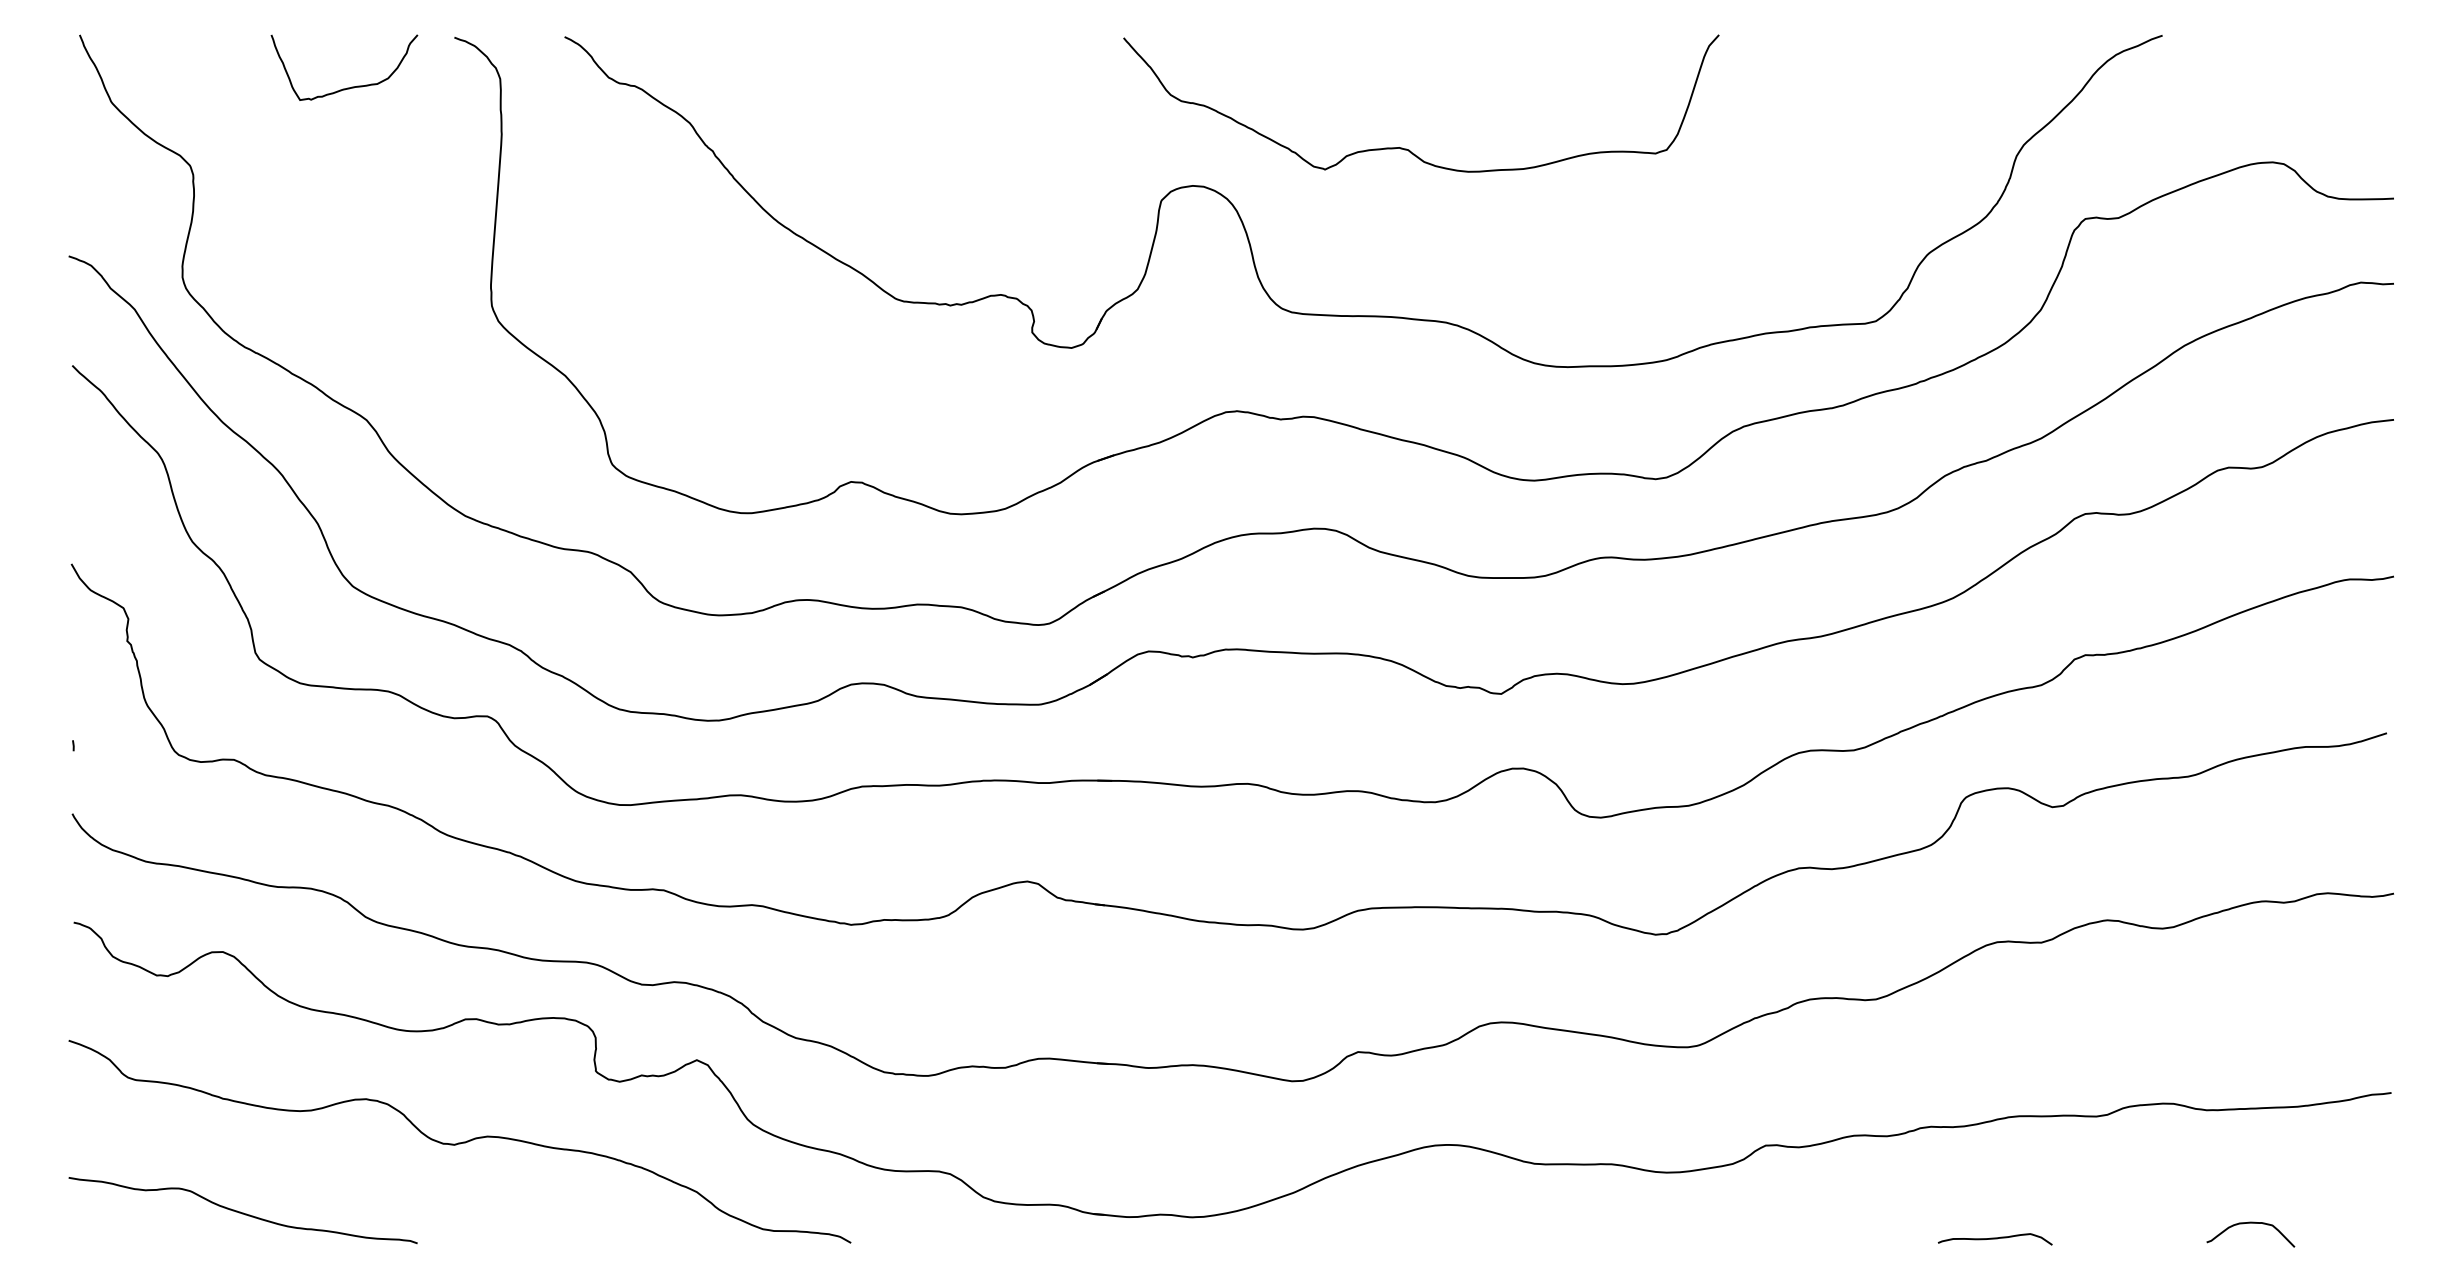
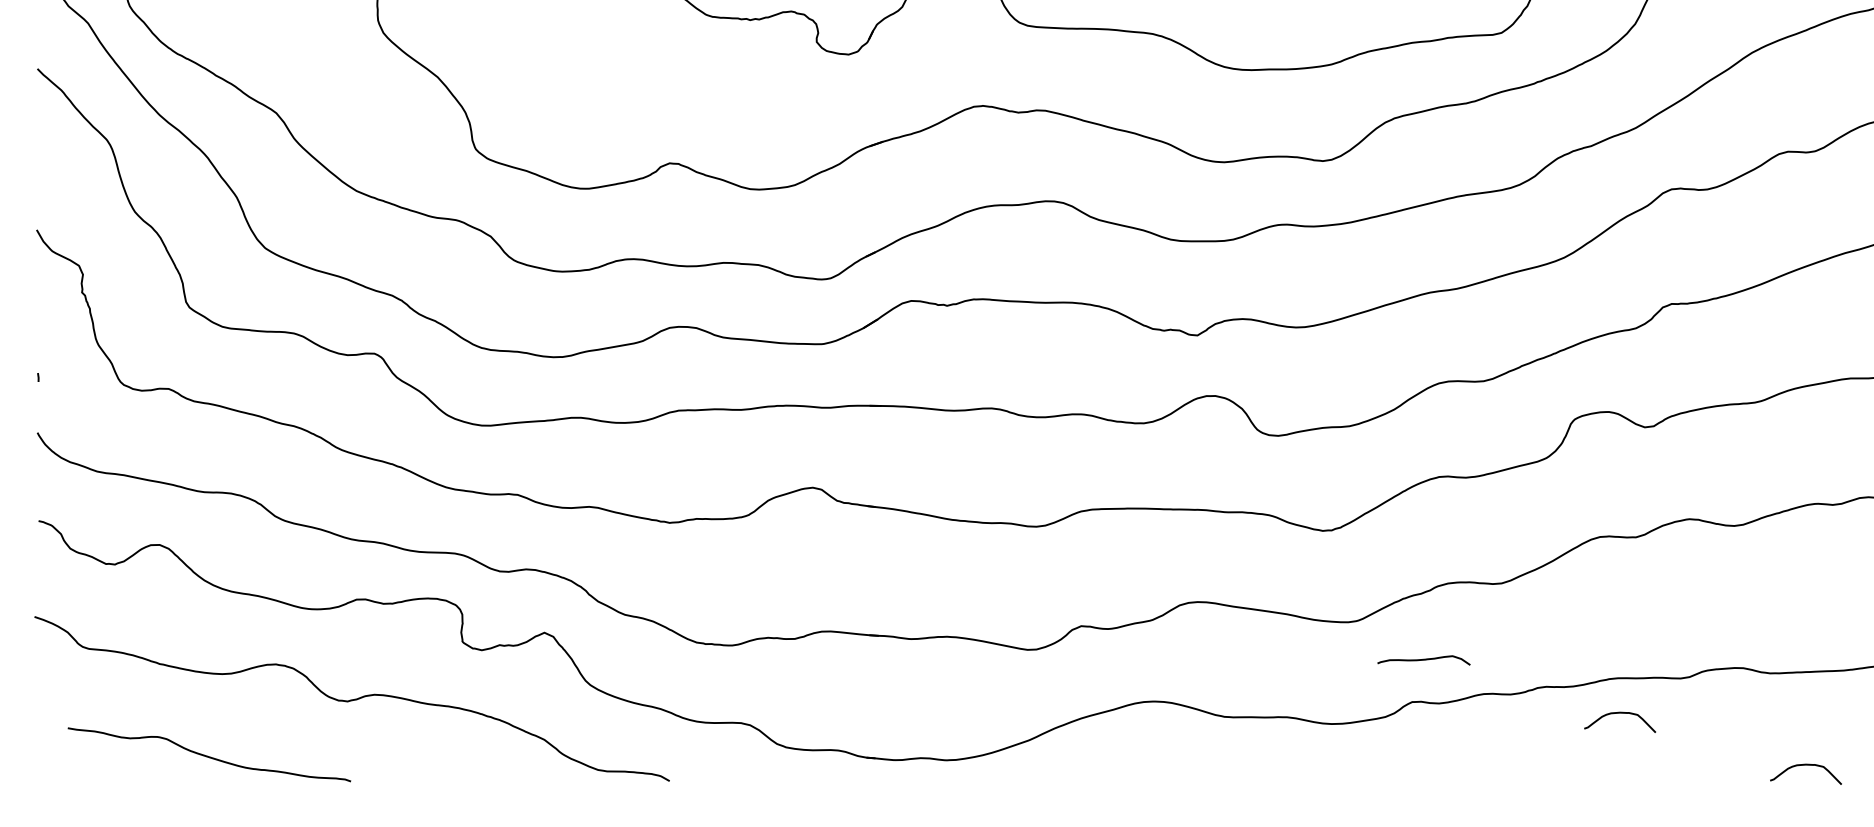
curve: (2021, 1159) -> (1619, 713), added
curve: (242, 1212) -> (208, 756), moved
curve: (1994, 1239) -> (1423, 660), moved

